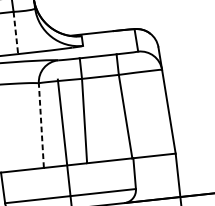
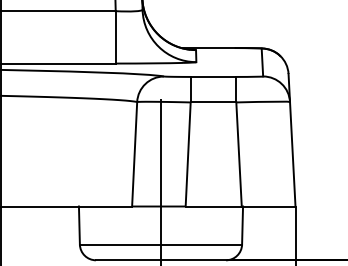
line: (15, 33) -> (115, 37), dashed -> solid
line: (41, 124) -> (134, 153), dashed -> solid

